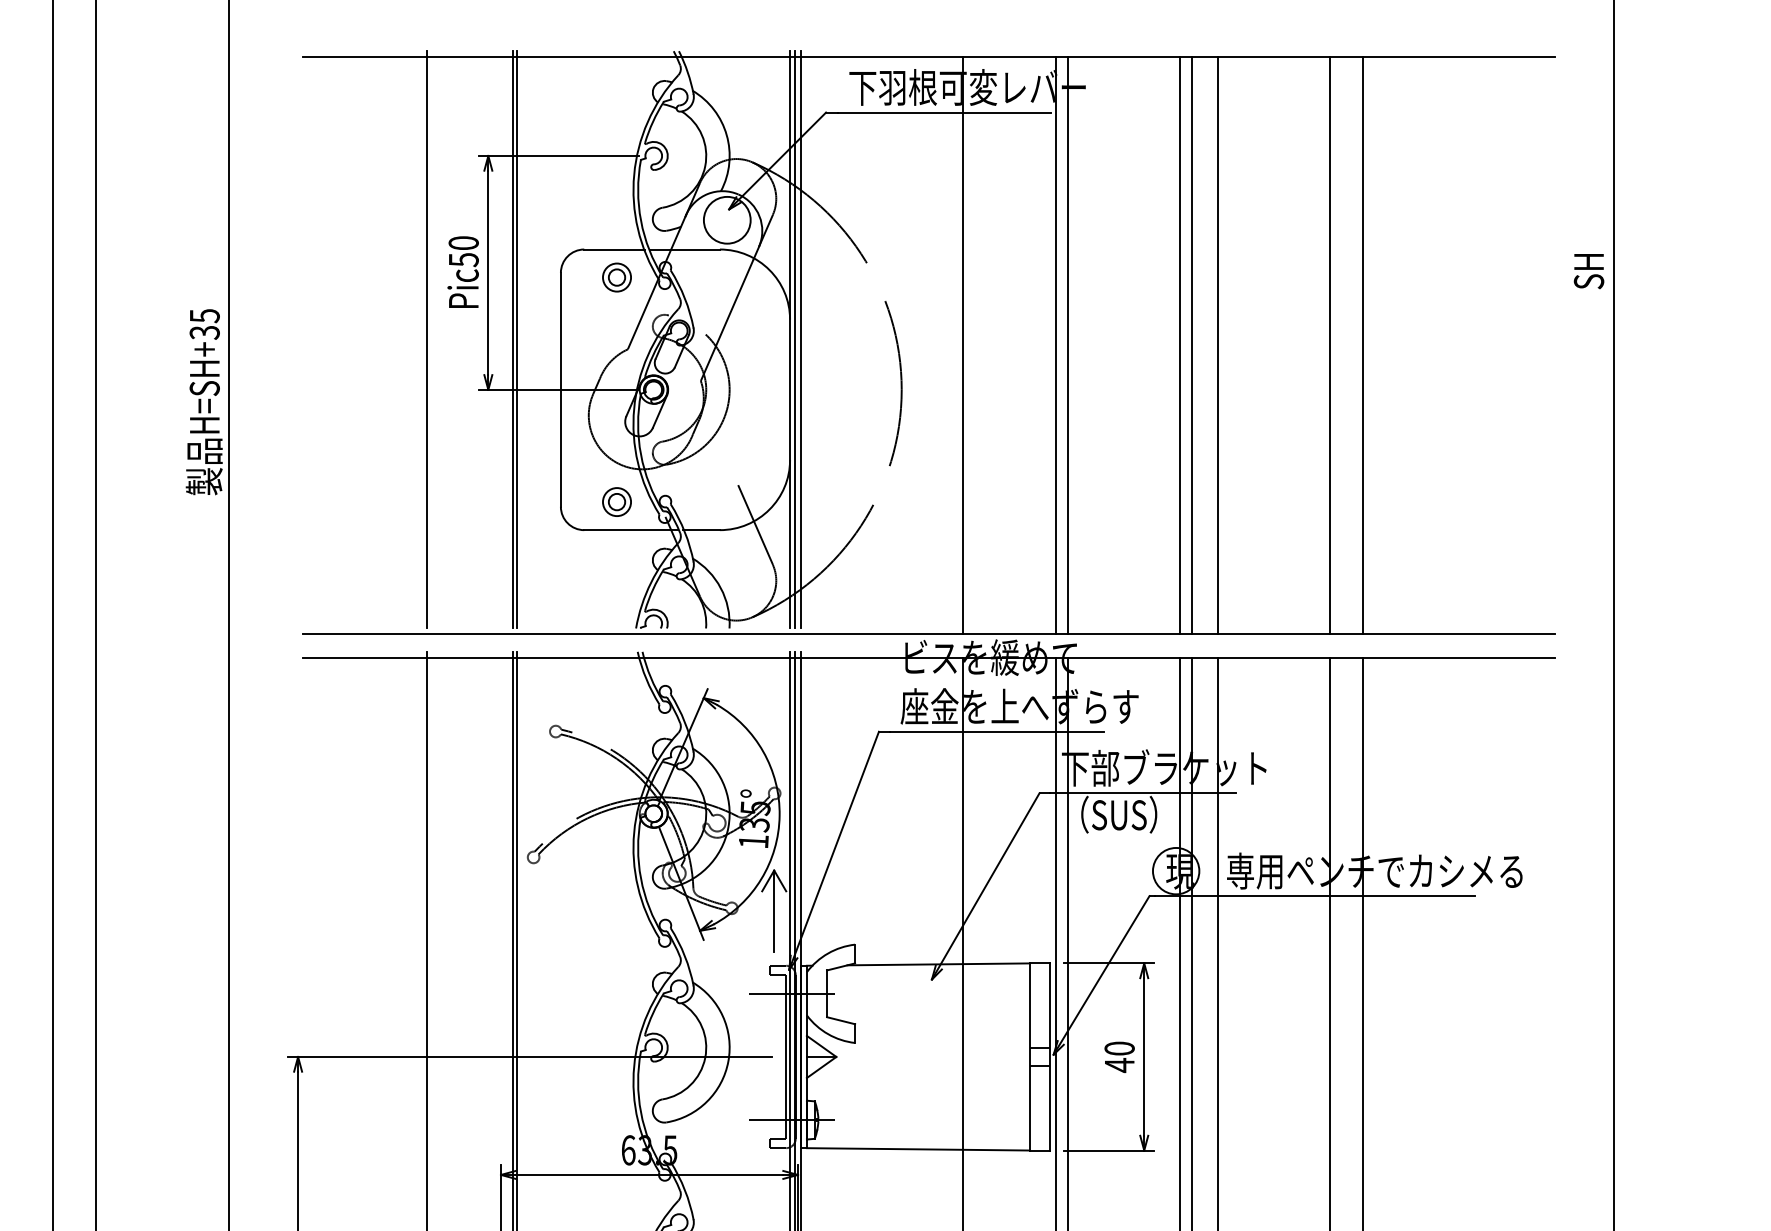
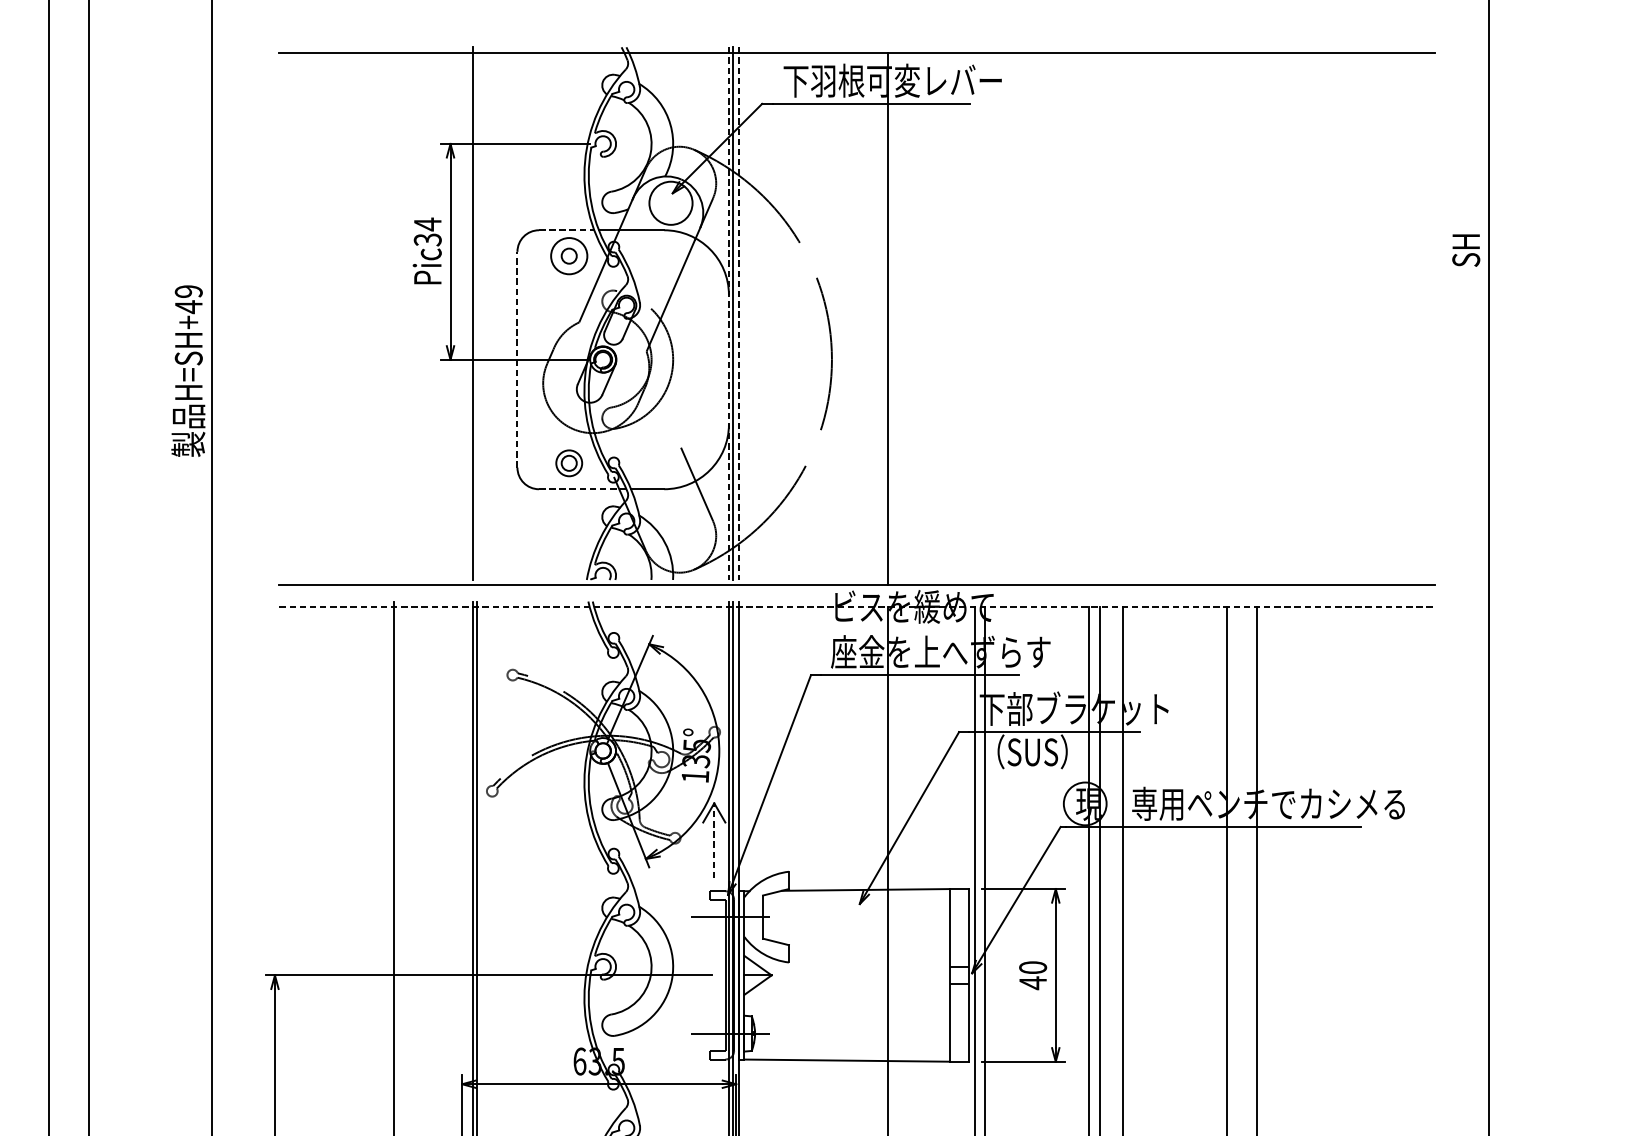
line: (615, 249) -> (567, 230), solid -> dashed
text: (463, 250) -> (427, 231), Pic50 -> Pic34
circle: (616, 277) -> (568, 256), size x1.4
text: (204, 324) -> (188, 299), H=SH+35 -> H=SH+49
line: (427, 339) -> (394, 313), removed
line: (517, 339) -> (477, 313), removed
line: (790, 339) -> (729, 313), solid -> dashed
line: (801, 339) -> (739, 313), solid -> dashed
line: (1056, 345) -> (974, 318), removed
line: (1067, 345) -> (984, 318), removed
line: (1180, 345) -> (1089, 318), removed
line: (1191, 345) -> (1099, 318), removed
line: (1217, 345) -> (1123, 318), removed
line: (1329, 345) -> (1226, 318), removed
line: (1362, 345) -> (1257, 318), removed
line: (560, 389) -> (517, 359), solid -> dashed
line: (631, 530) -> (582, 489), solid -> dashed
line: (929, 657) -> (857, 606), solid -> dashed
line: (774, 911) -> (714, 841), solid -> dashed

